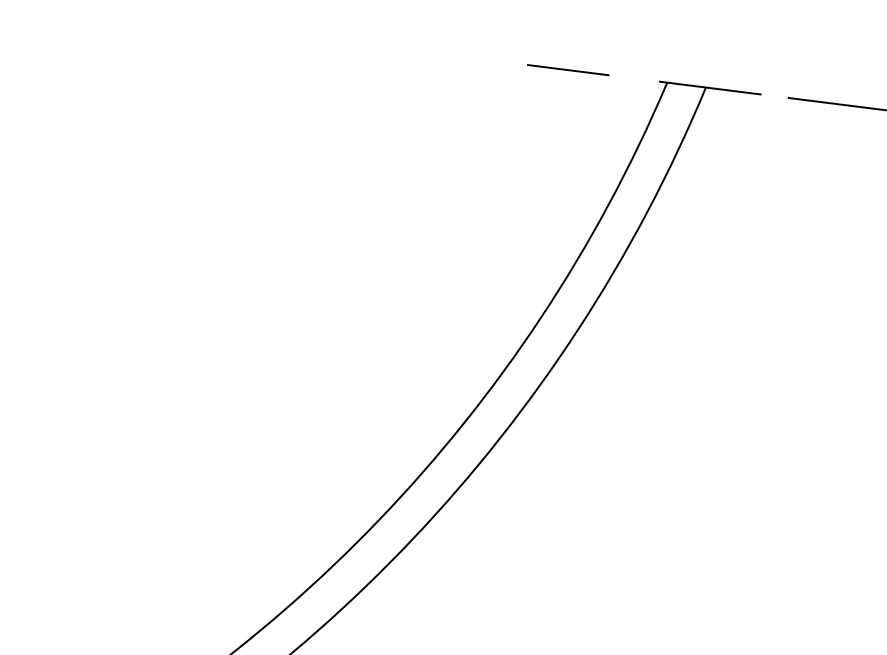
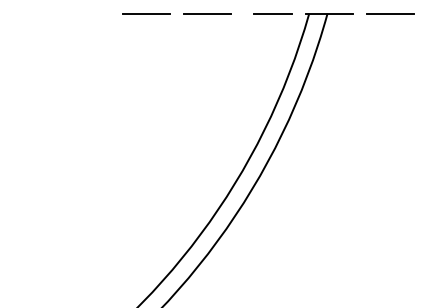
line: (323, 38) -> (146, 13), added
line: (452, 55) -> (207, 13), added
line: (566, 69) -> (272, 13), moved

